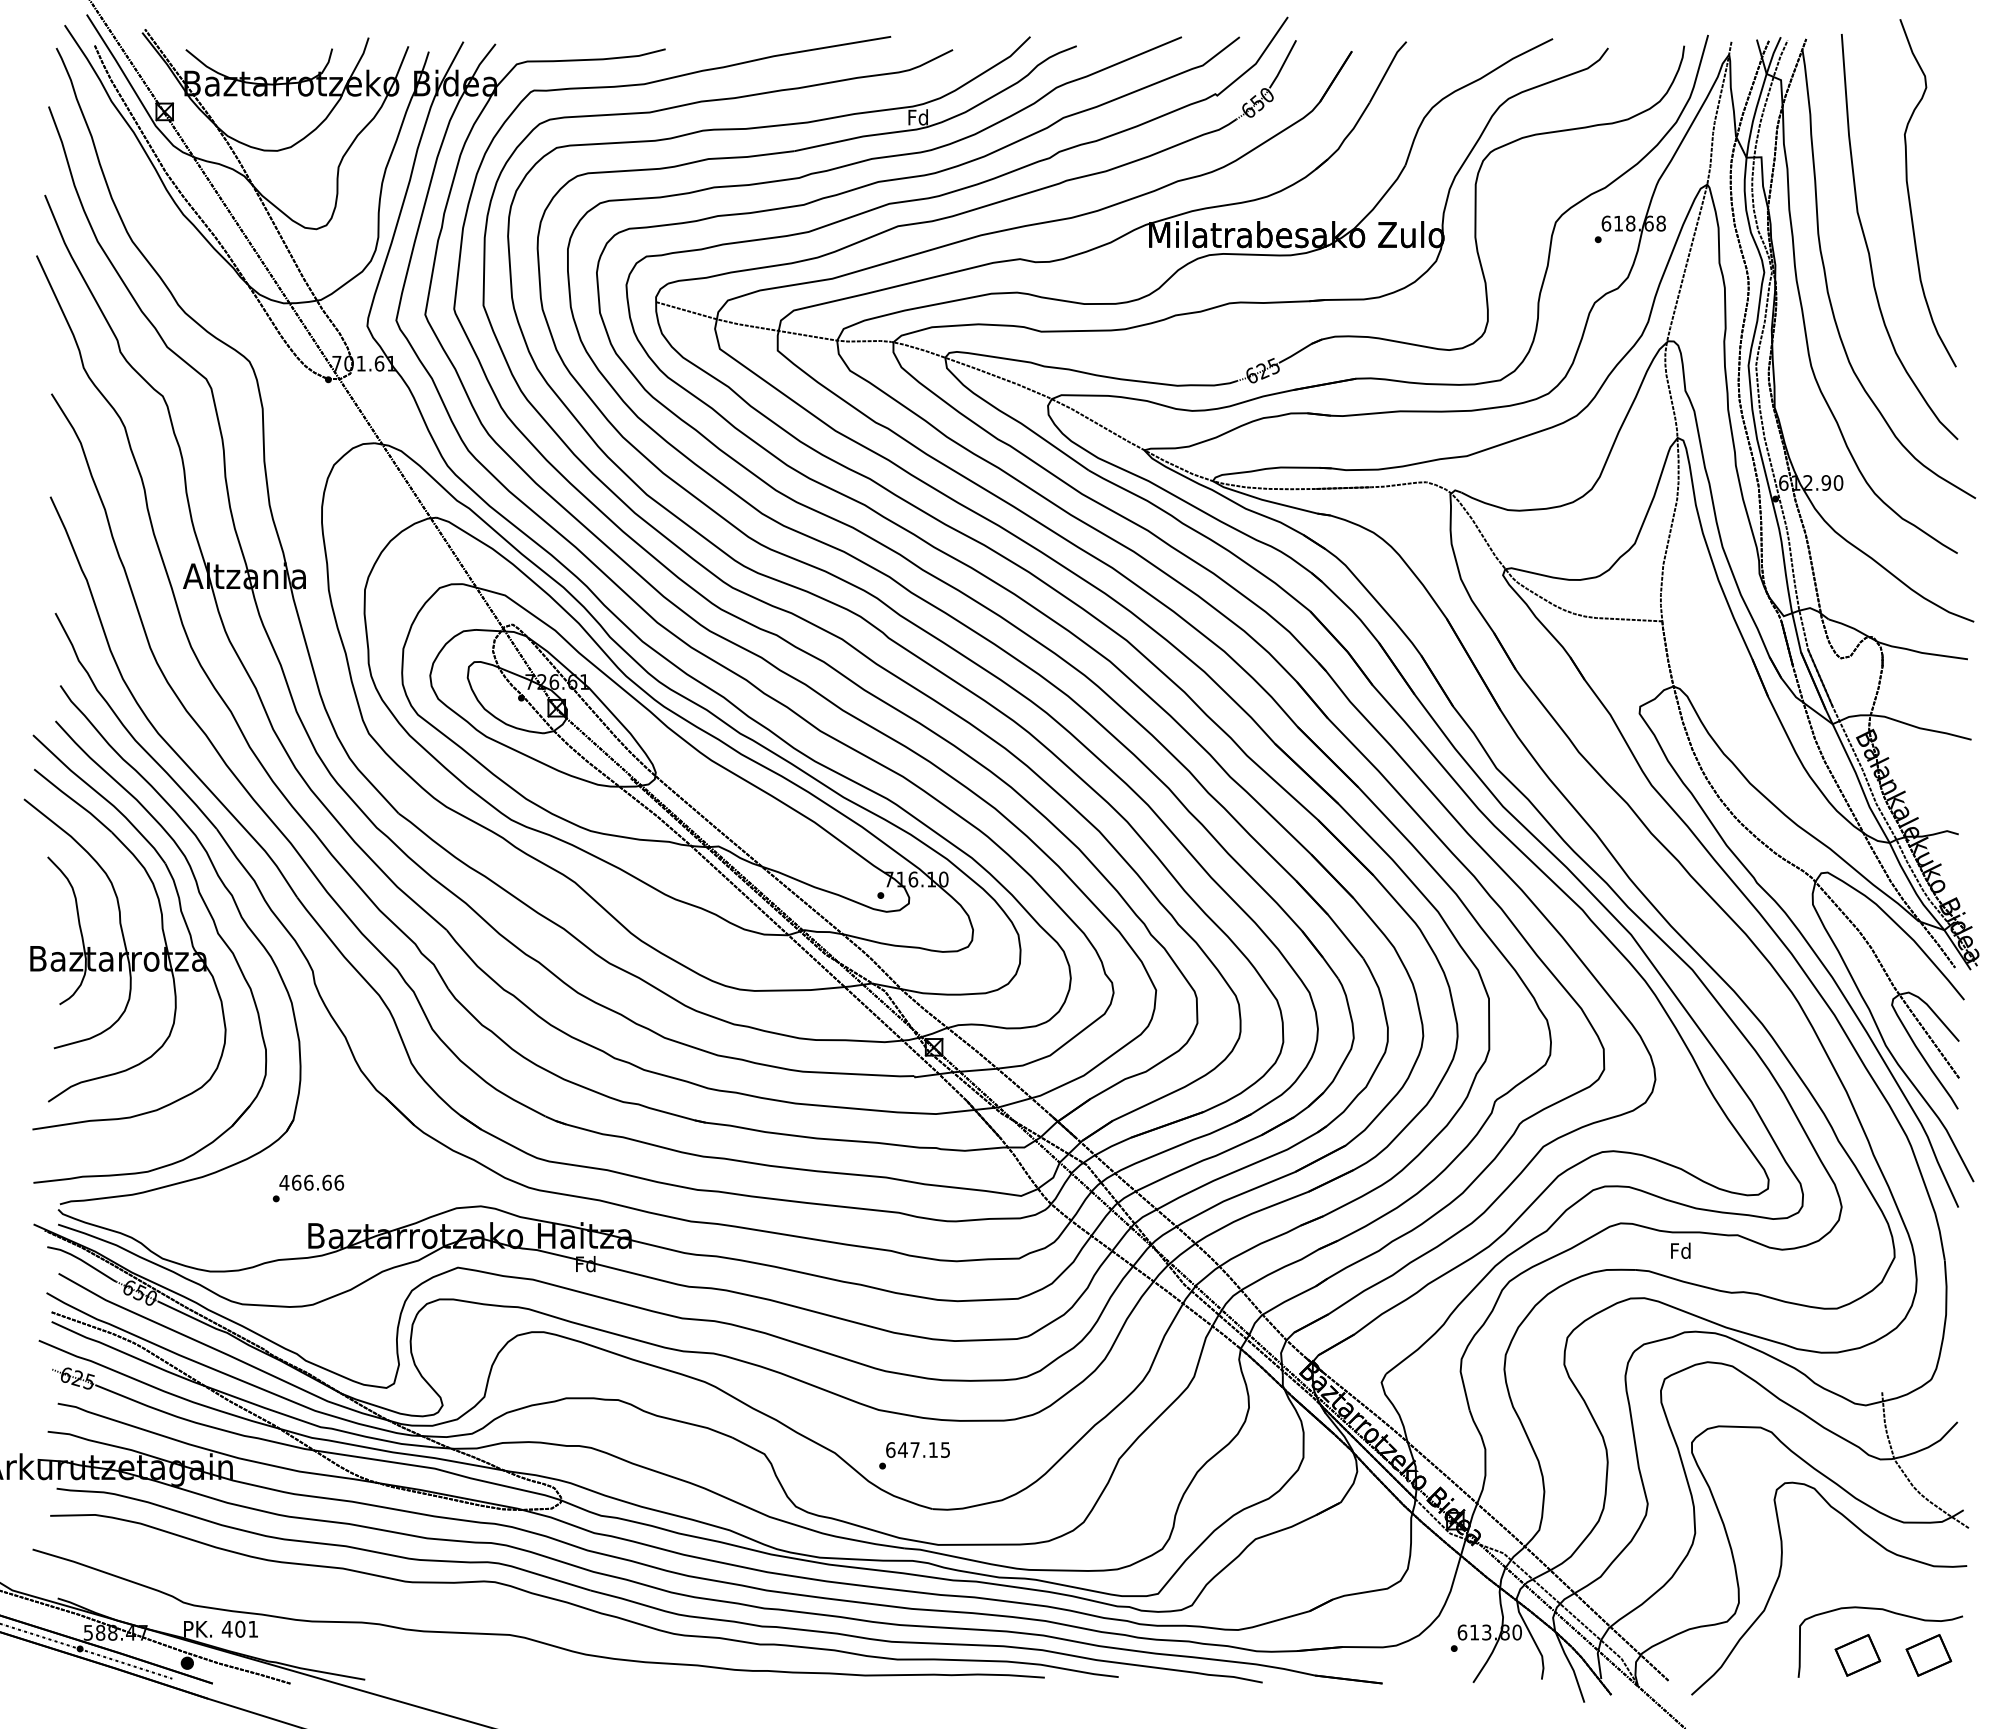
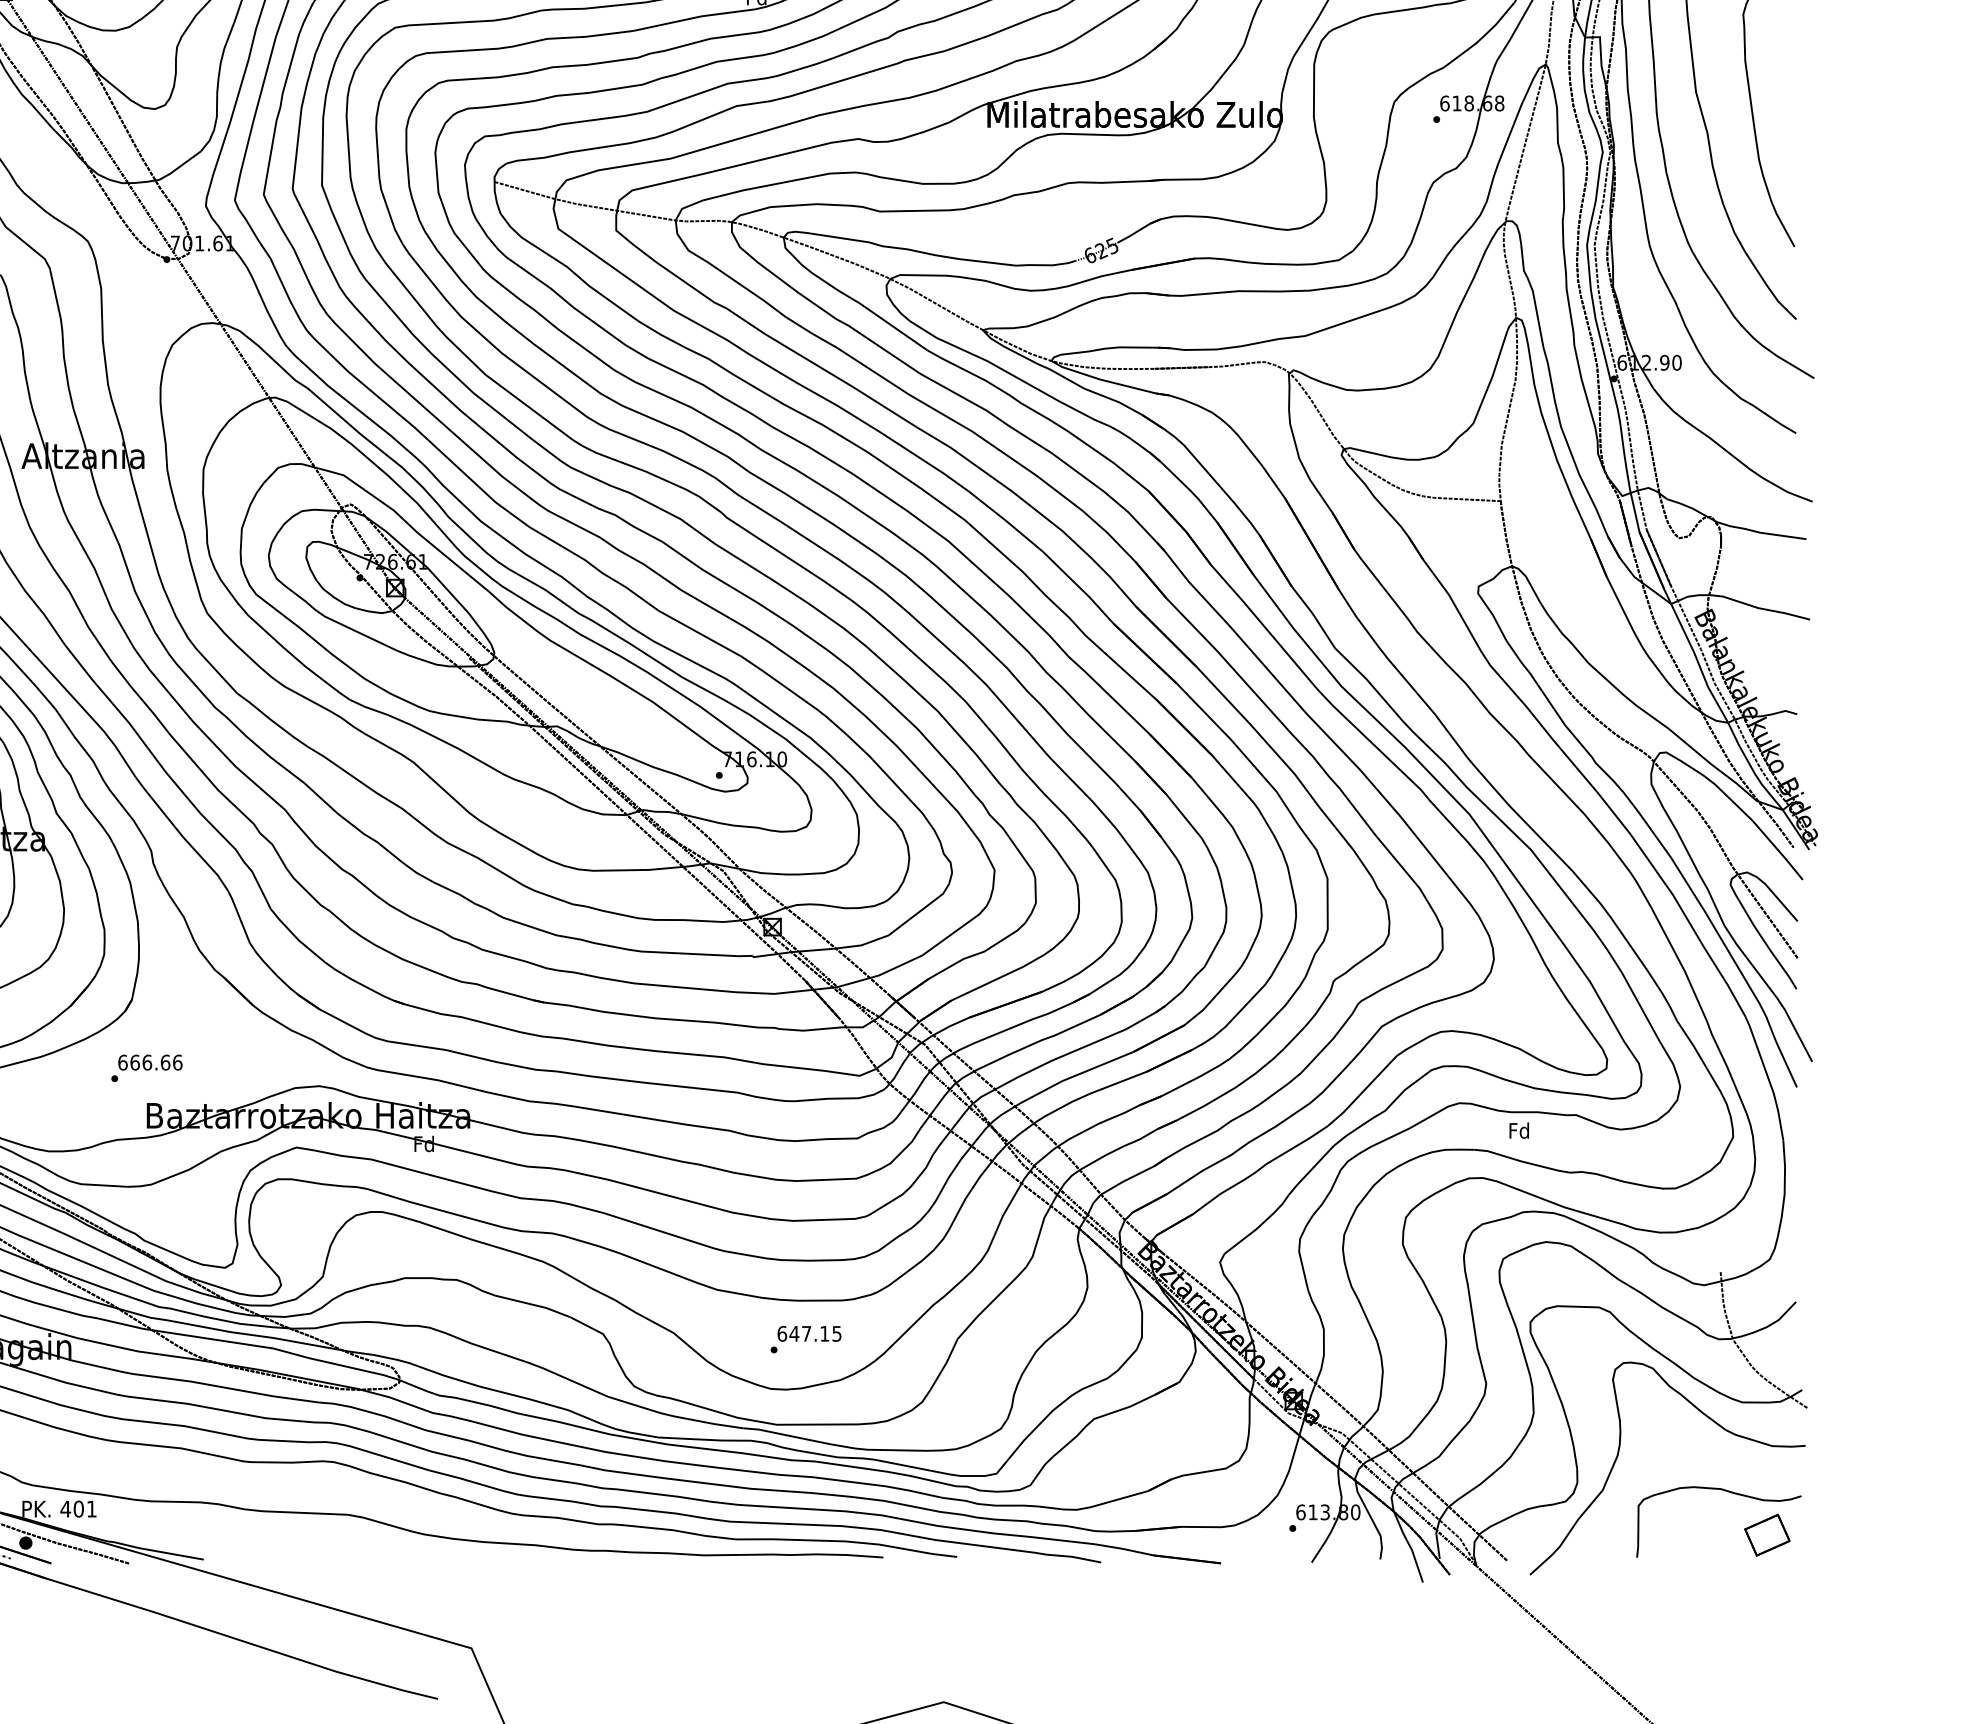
text: (284, 1182) -> (122, 1062), 466.66 -> 666.66
text: (914, 1455) -> (805, 1339), moved
part: (1857, 1655) -> (1695, 1535), removed

